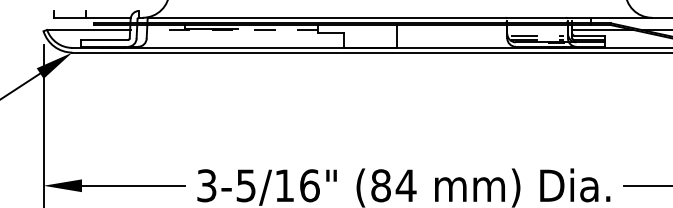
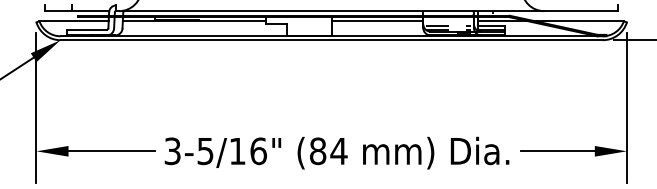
line: (232, 30) -> (194, 21), dashed -> solid
line: (452, 30) -> (377, 21), added

